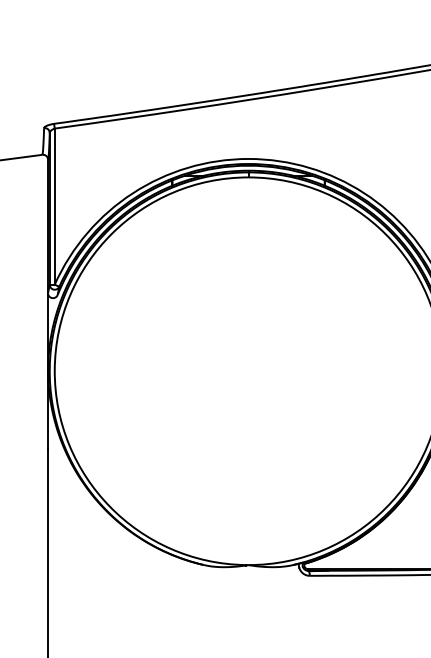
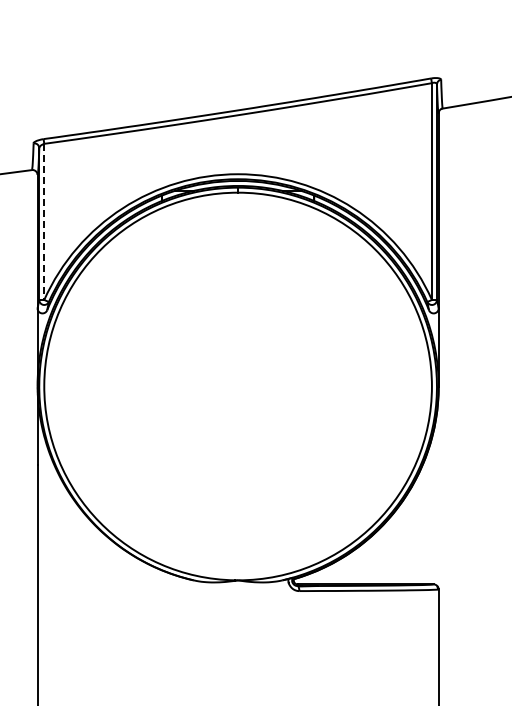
line: (54, 207) -> (44, 222), solid -> dashed

